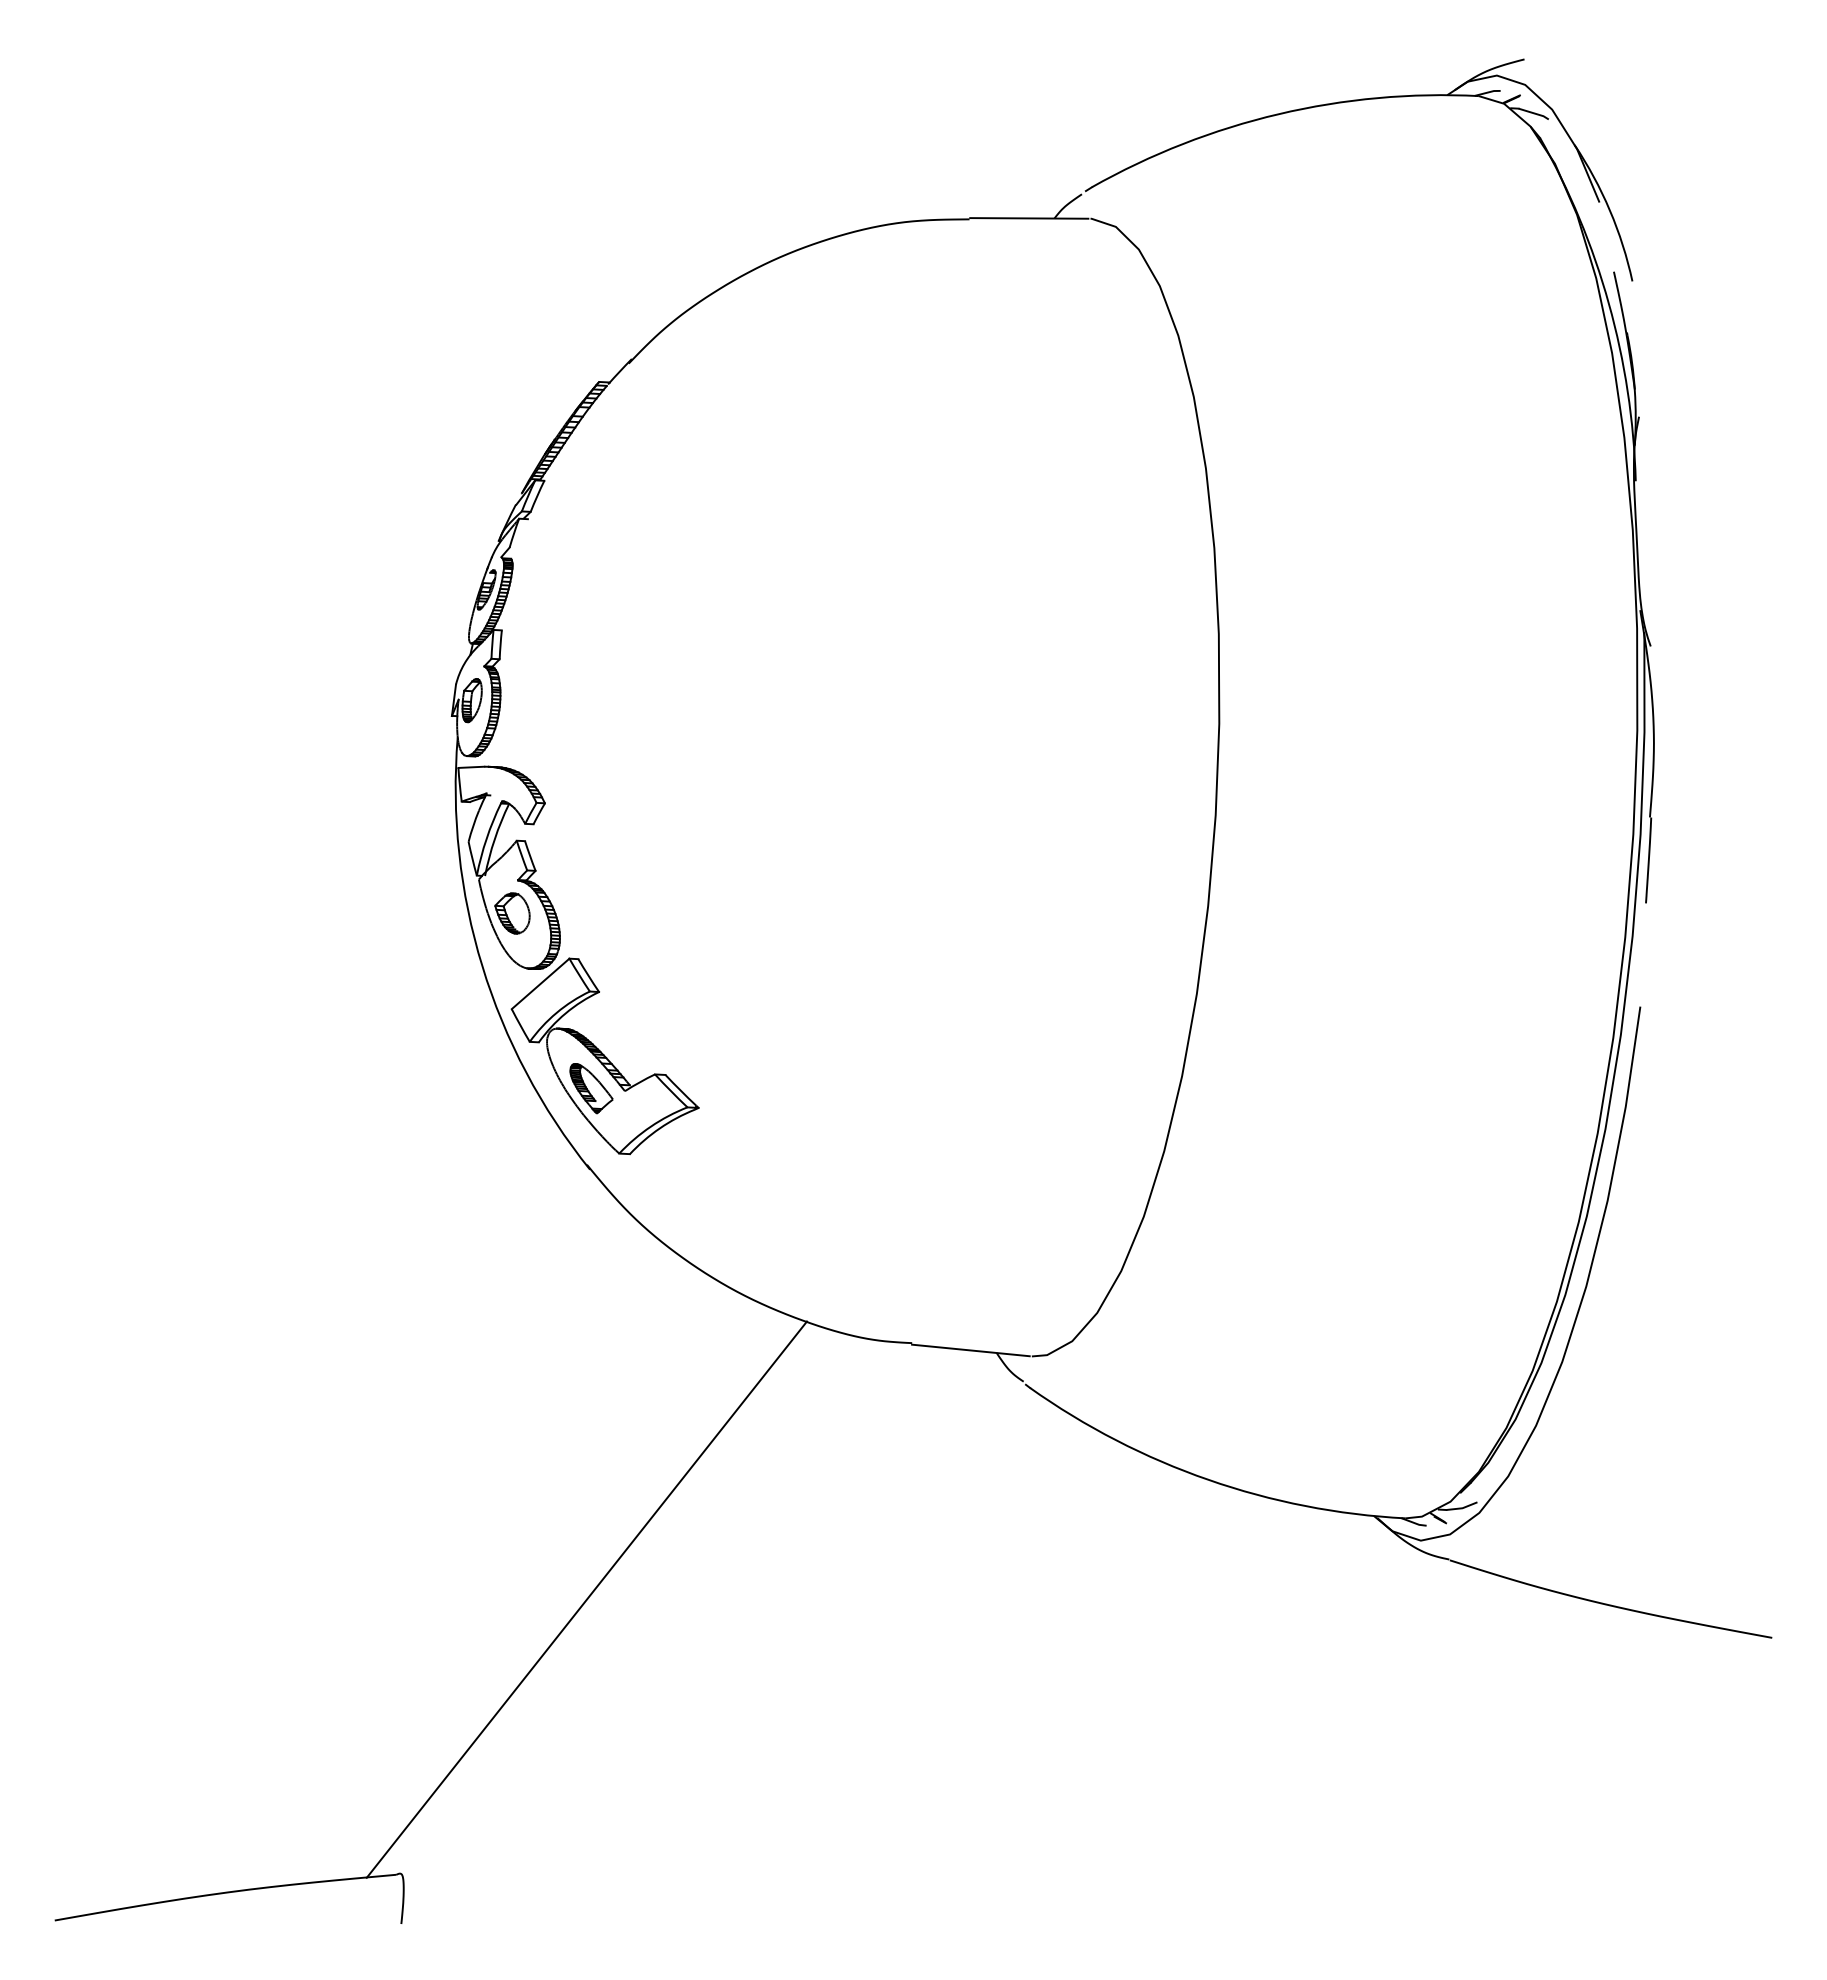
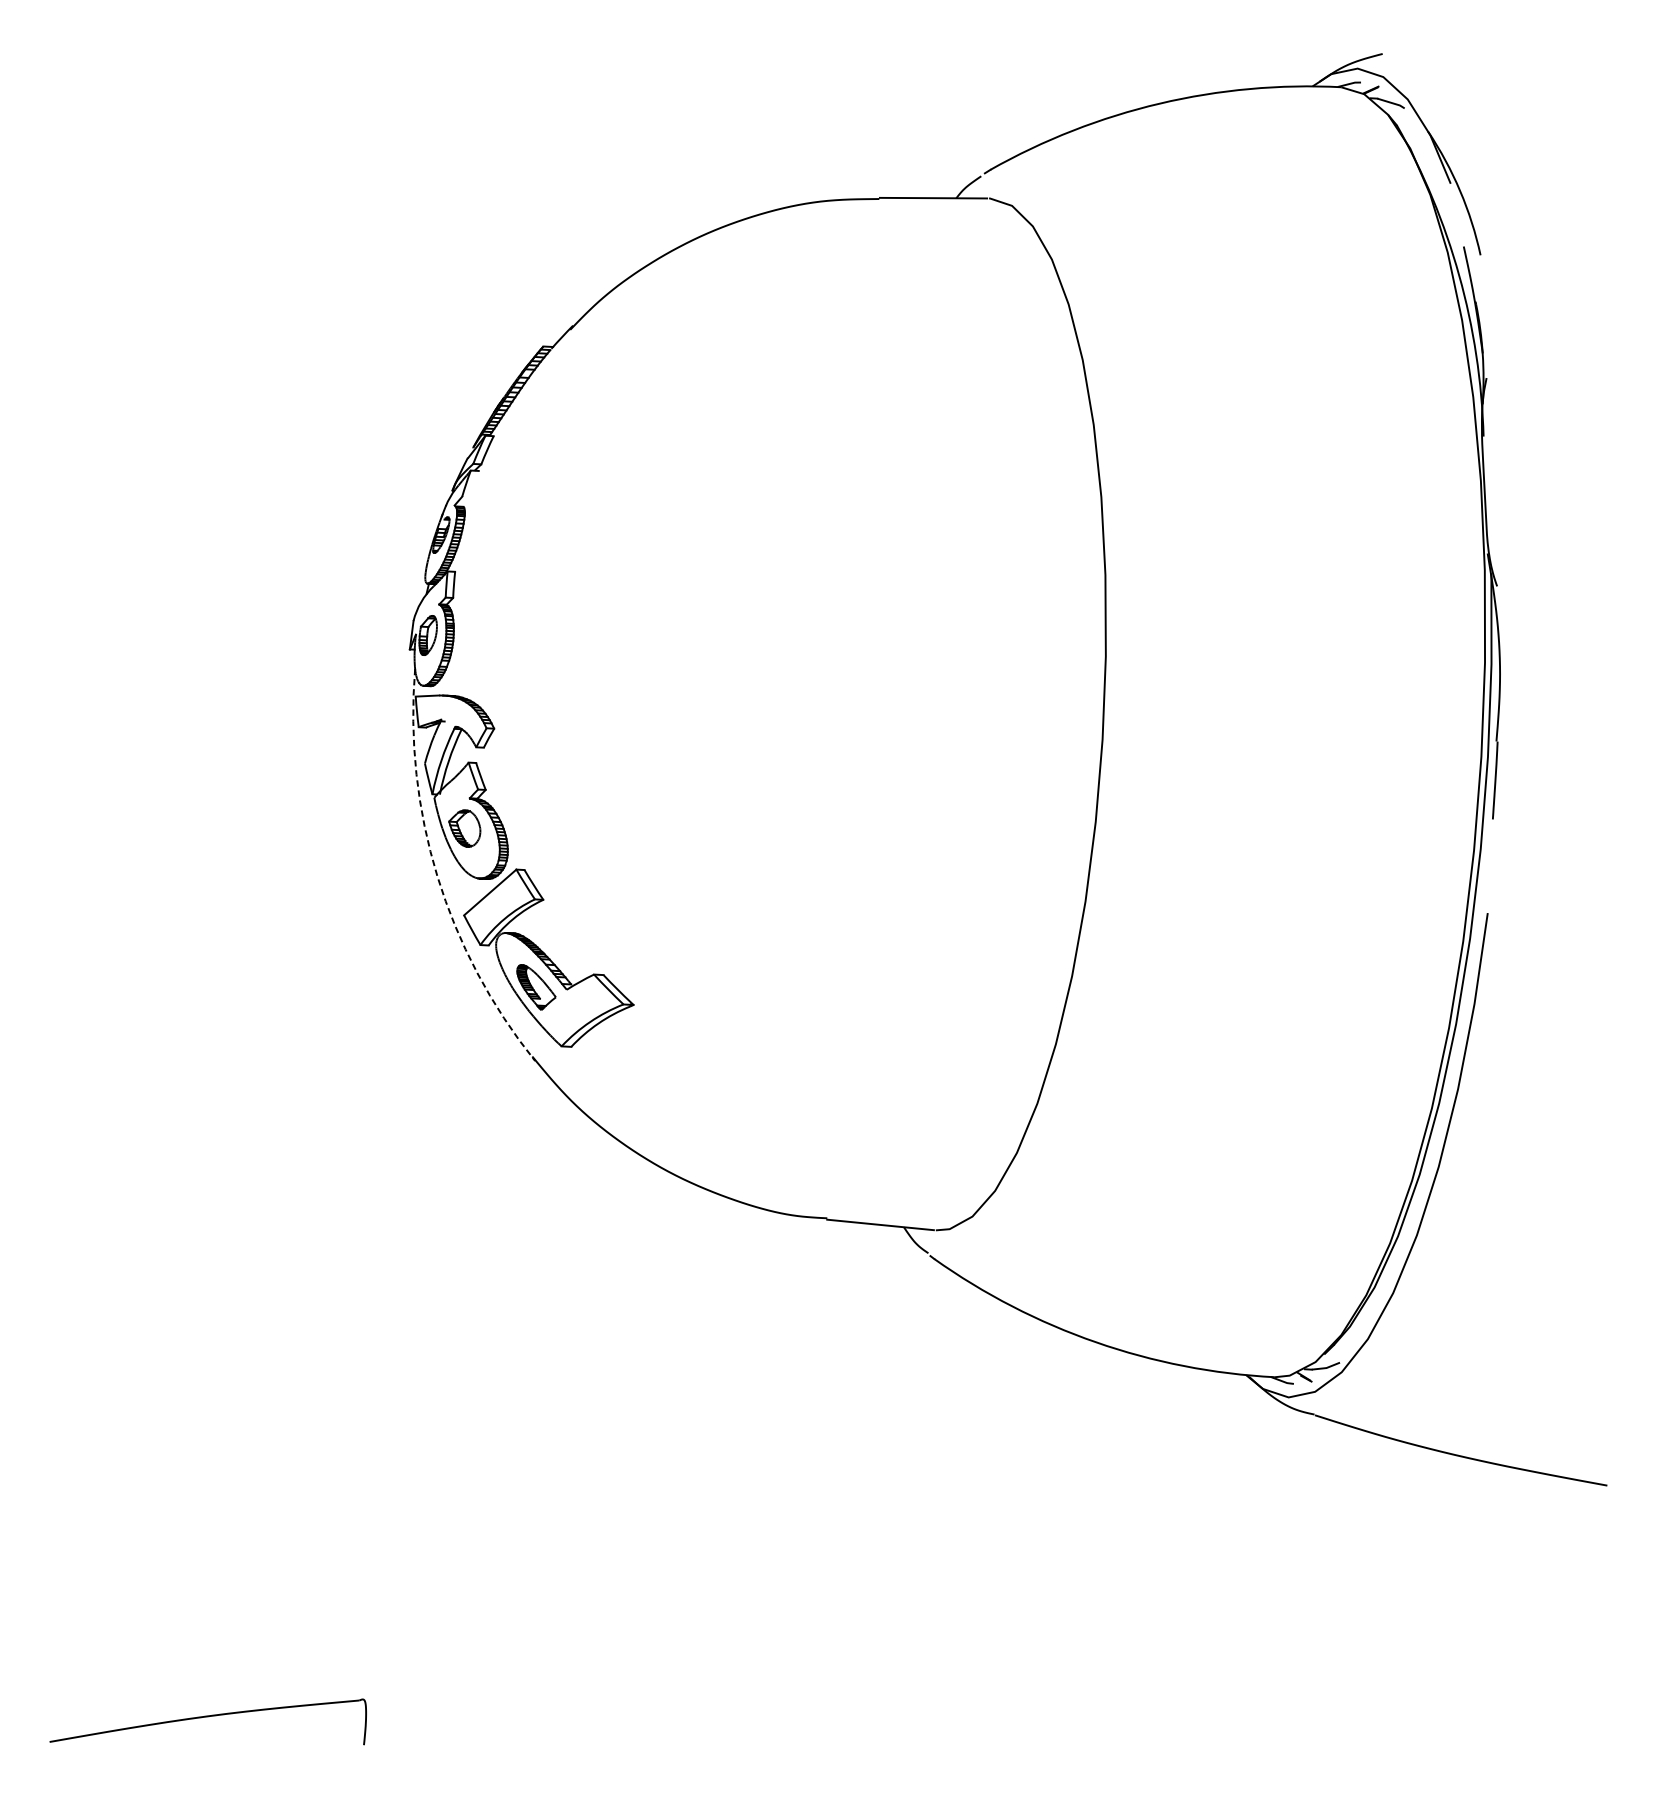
arc: (482, 966) -> (437, 876), solid -> dashed
line: (586, 1599) -> (531, 1450), removed

